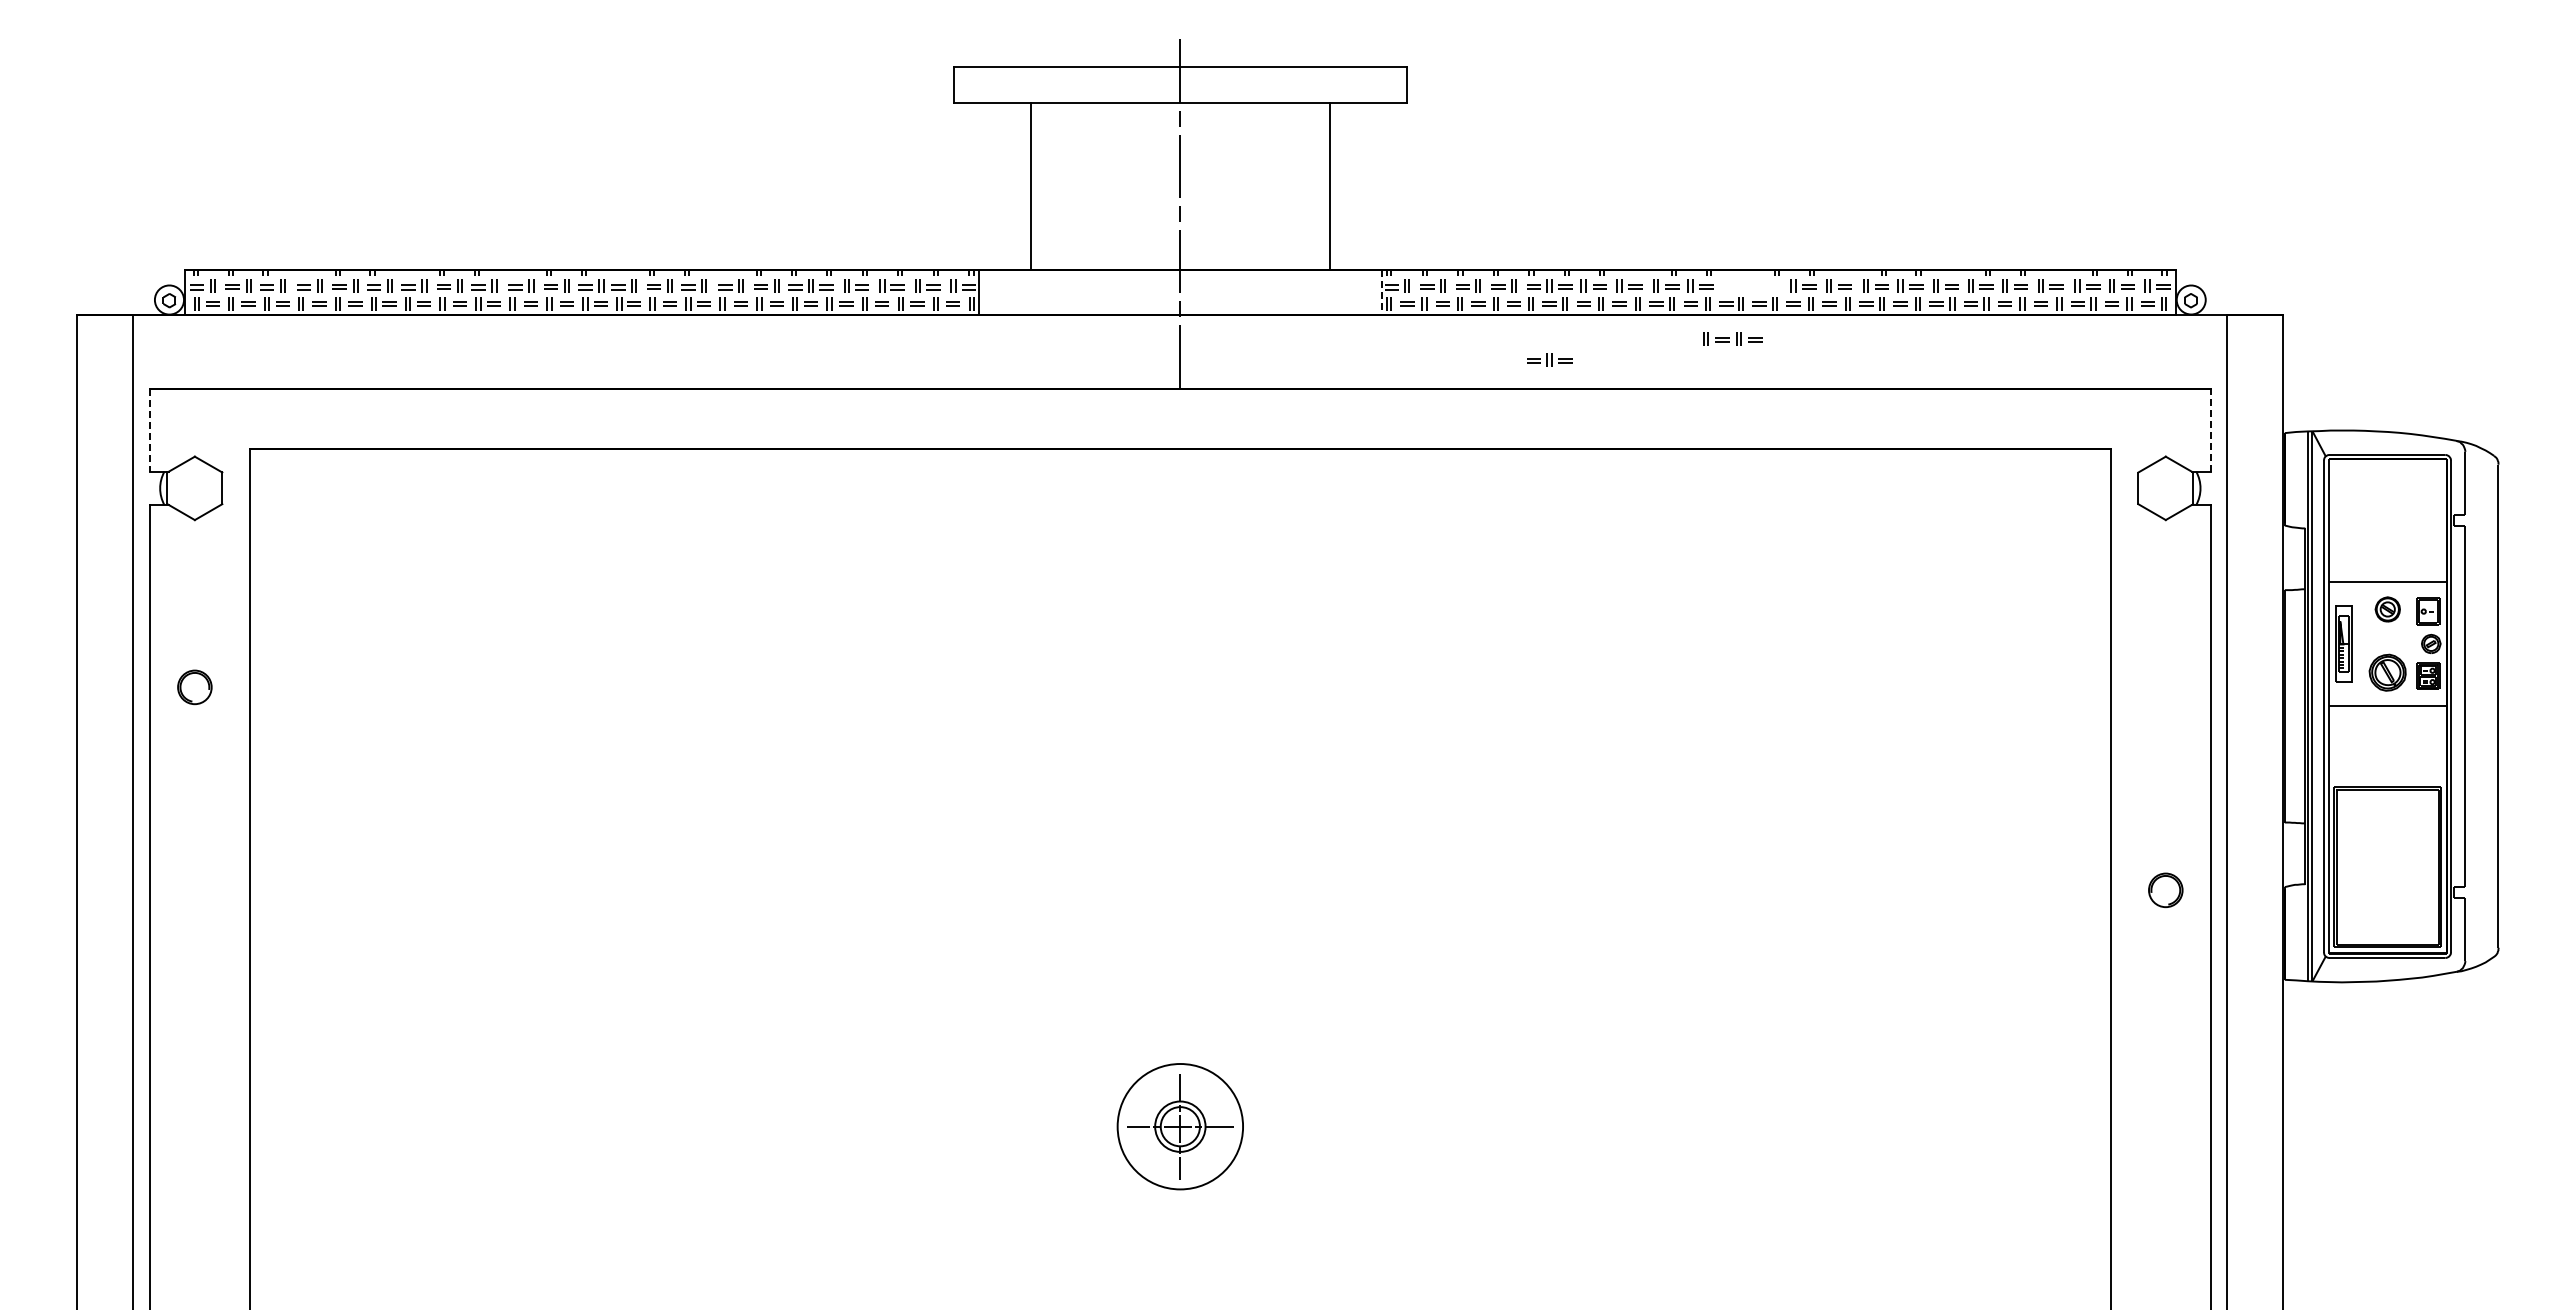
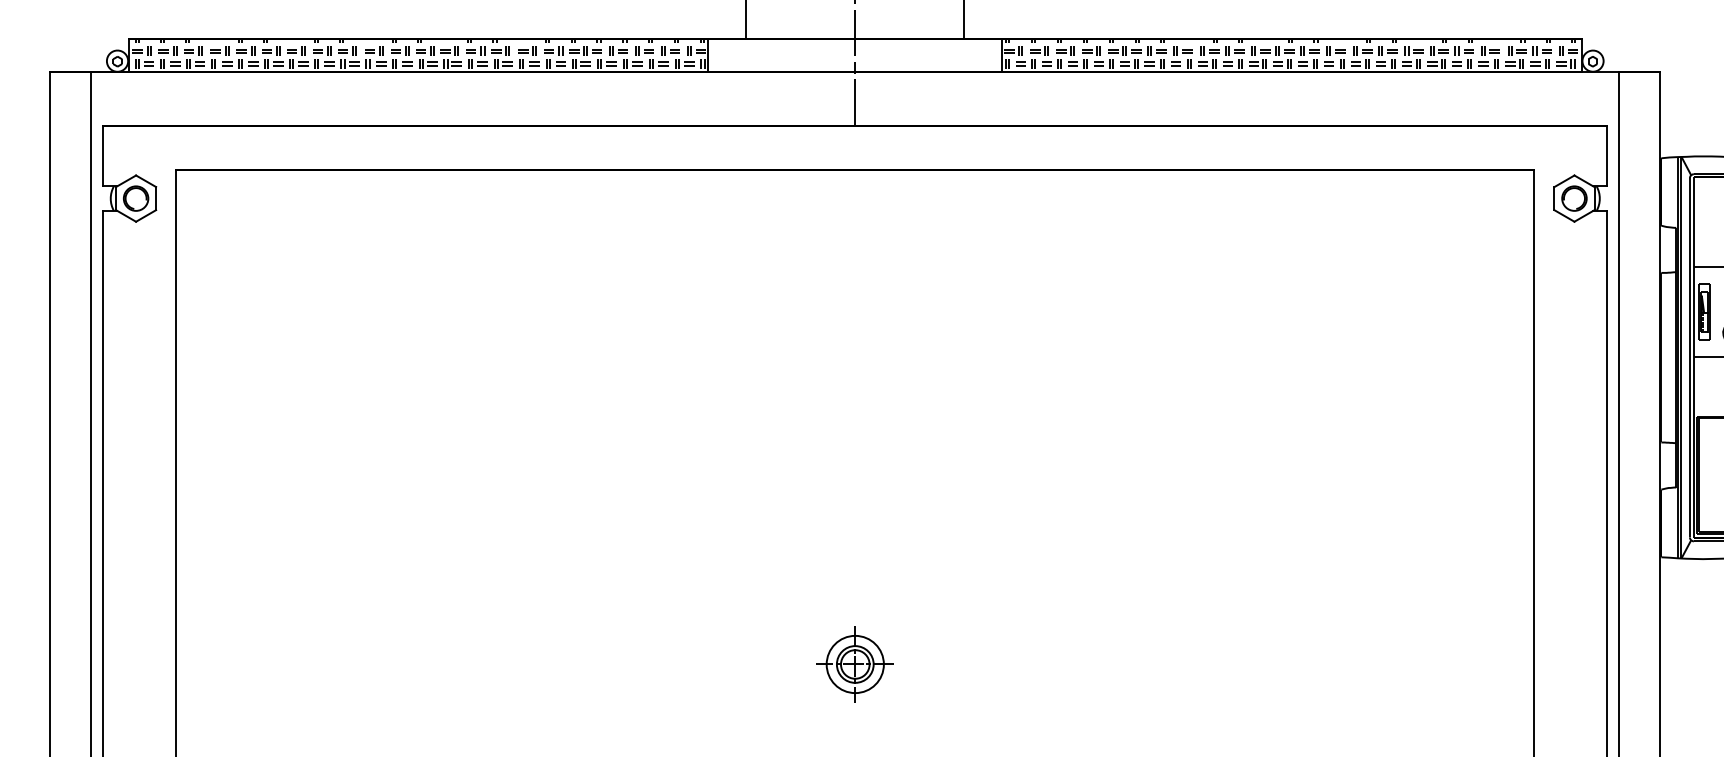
line: (1381, 292) -> (1002, 55), dashed -> solid
part: (1732, 338) -> (1272, 50), moved
part: (1549, 359) -> (1124, 104), removed
line: (2210, 429) -> (1607, 155), dashed -> solid
line: (150, 430) -> (103, 156), dashed -> solid
part: (194, 687) -> (135, 198), moved
part: (2165, 890) -> (1574, 198), moved
circle: (1180, 1126) -> (855, 664), size x0.62

